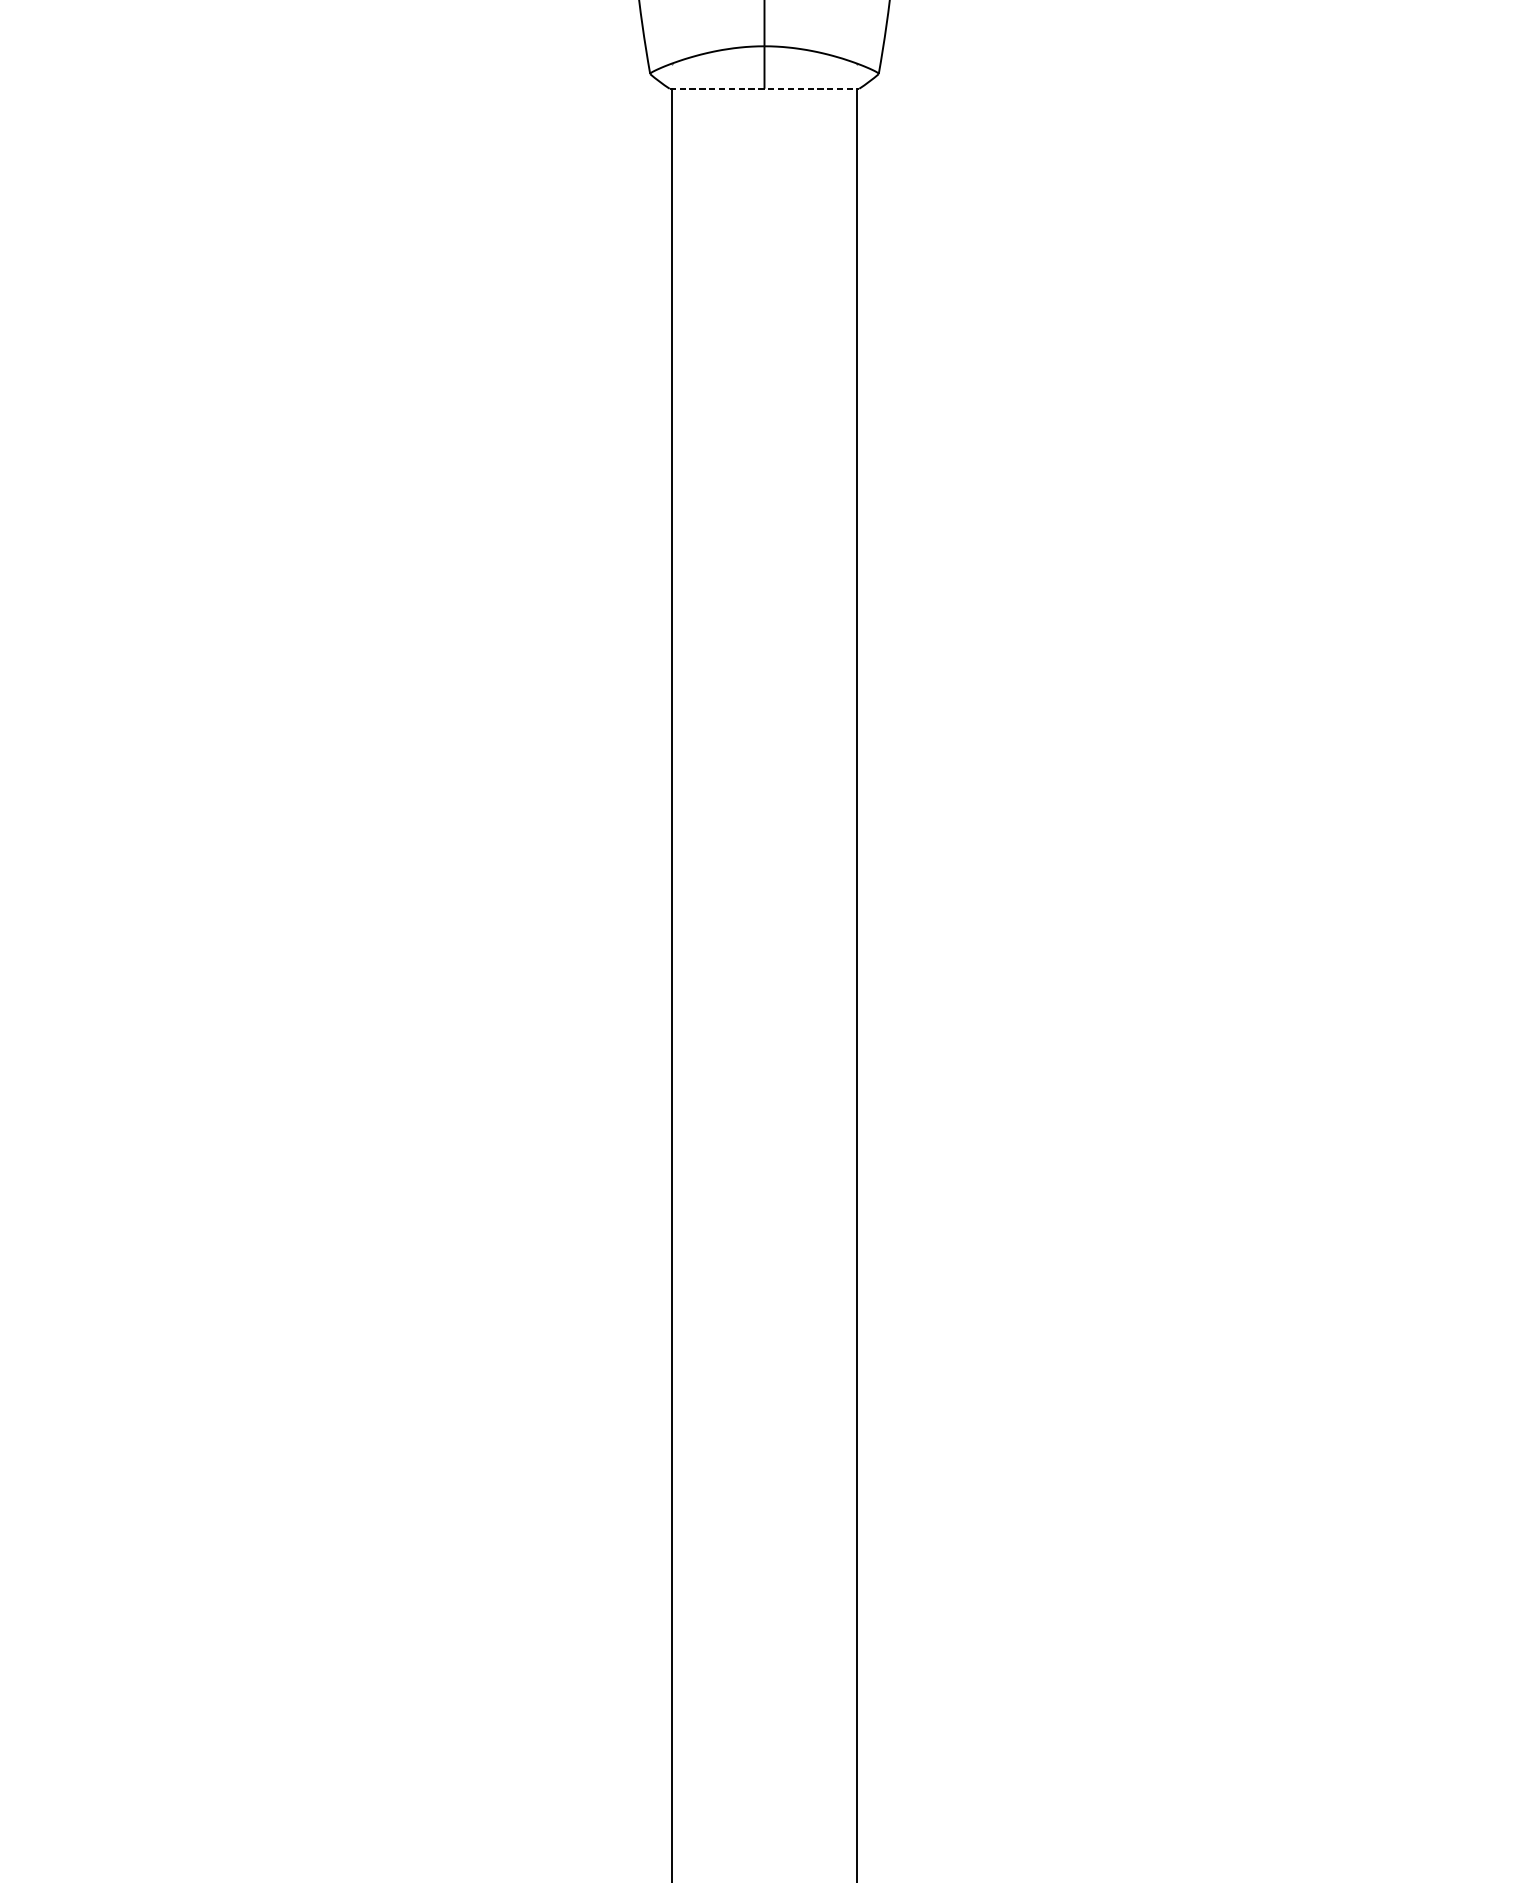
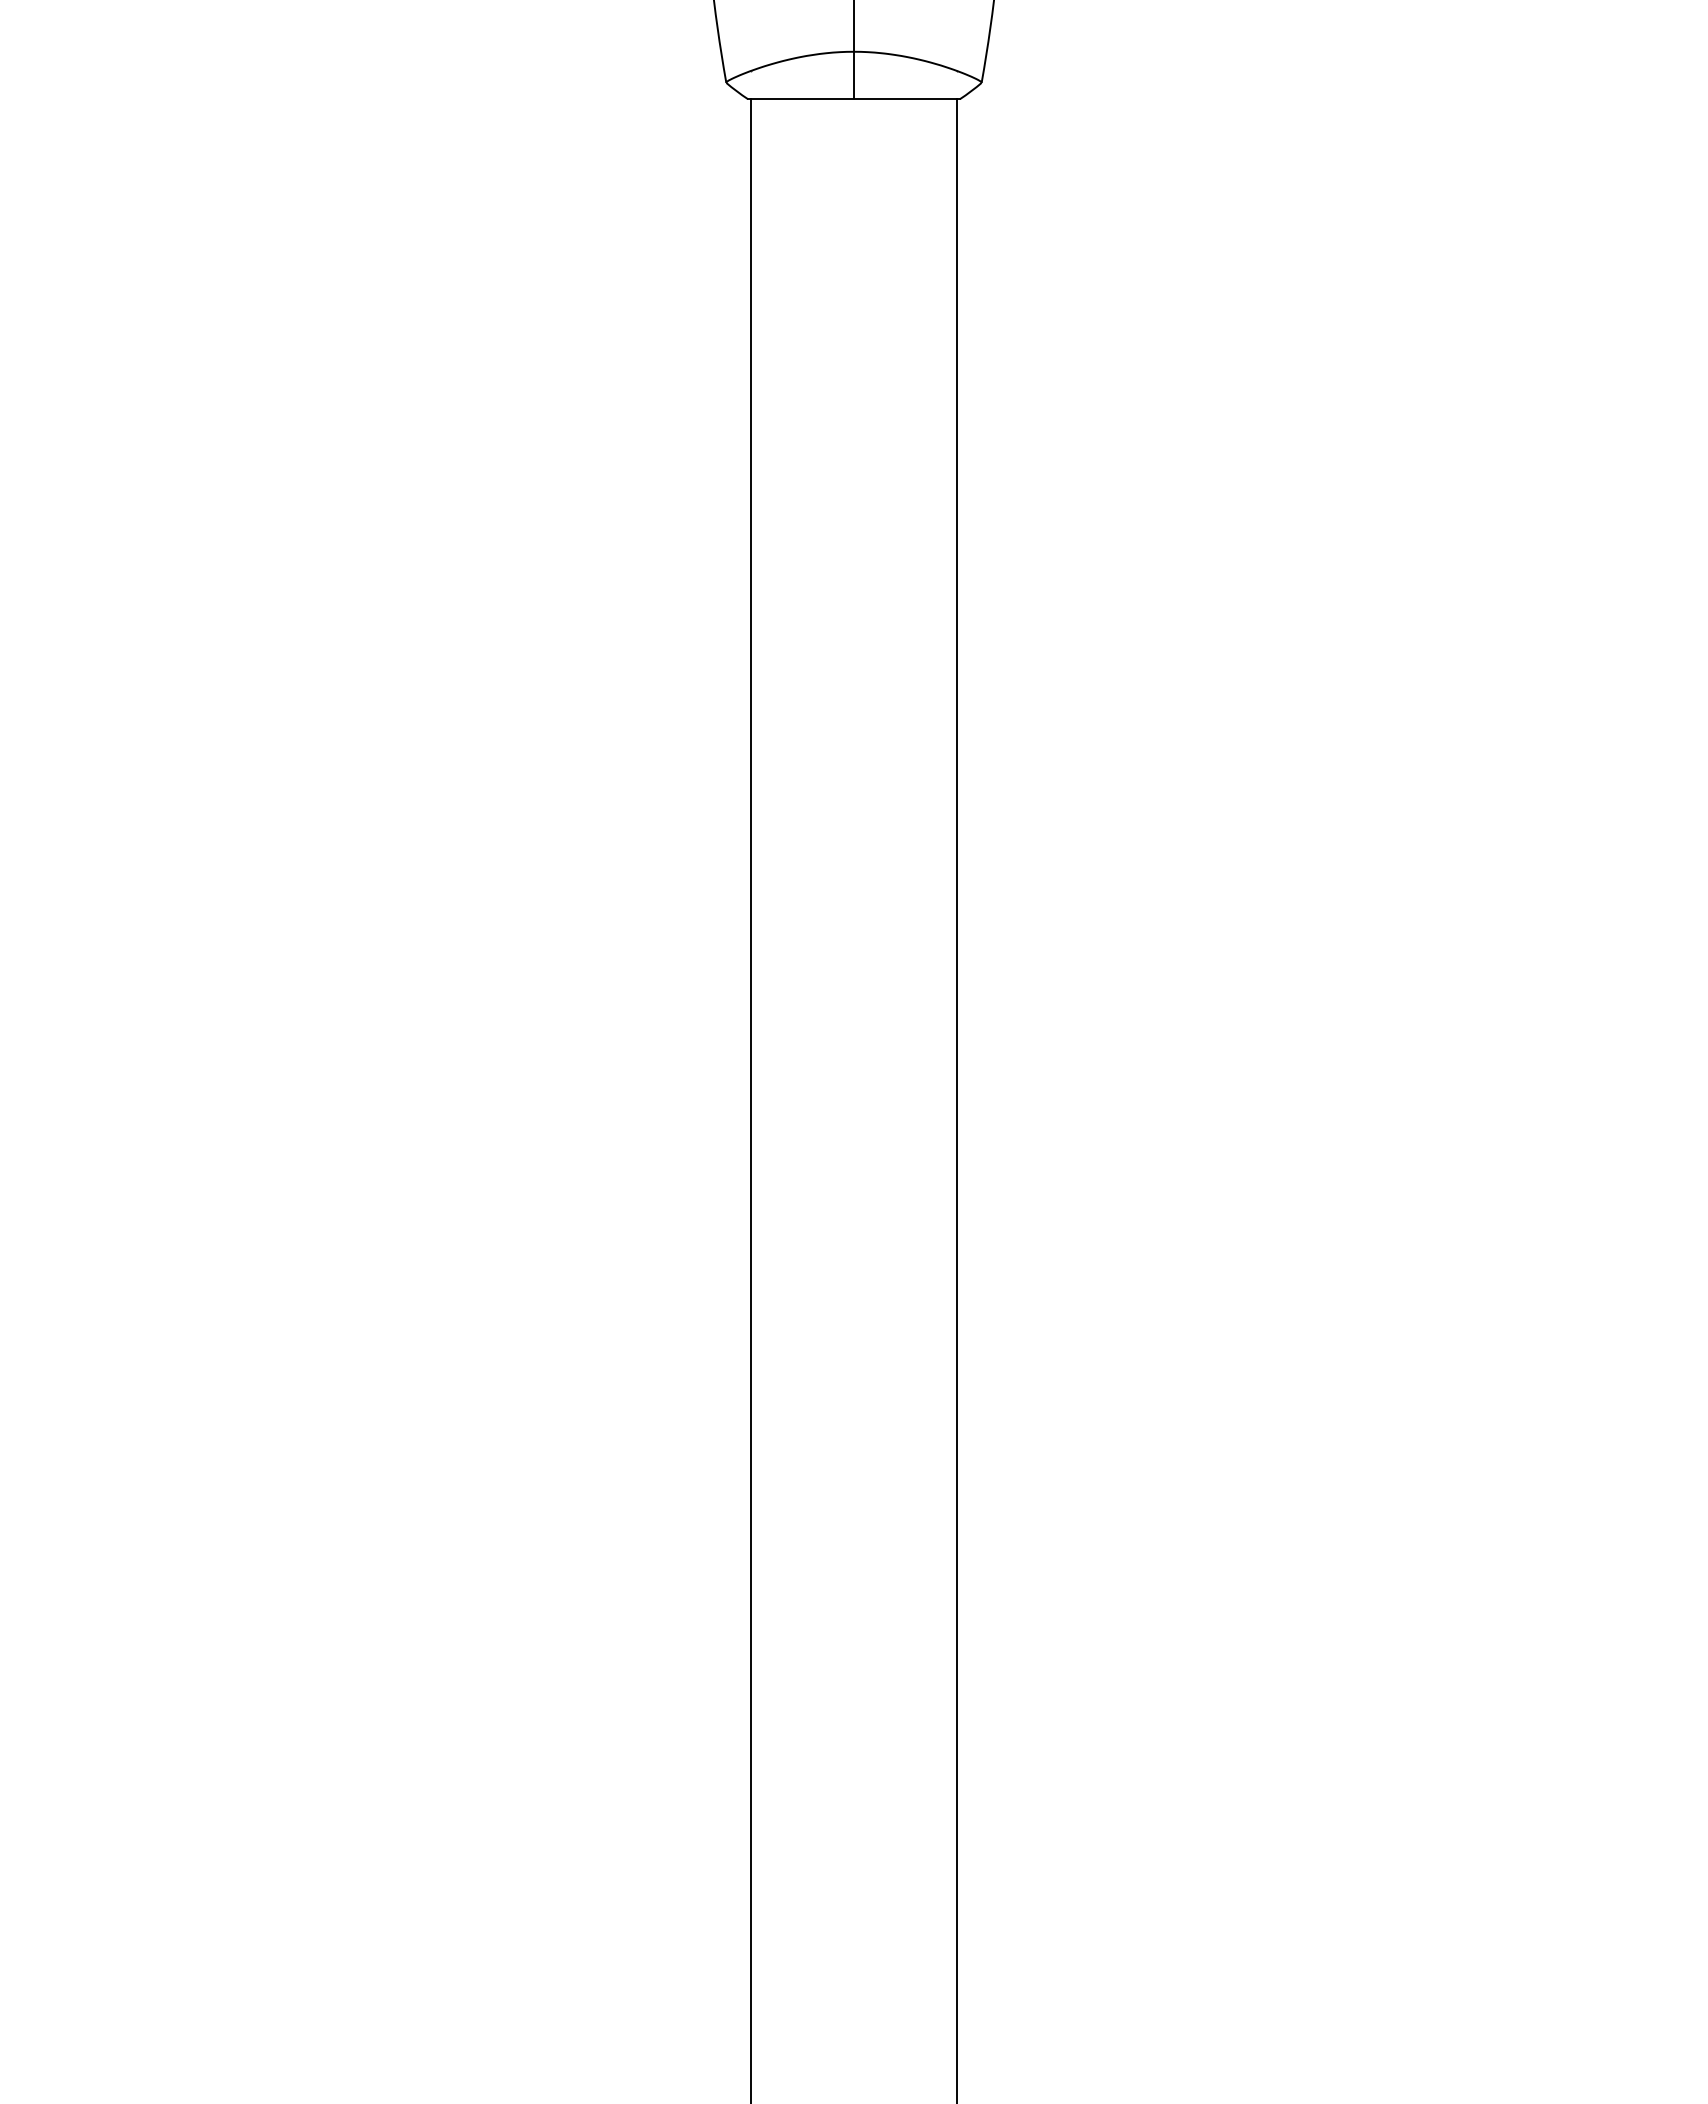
line: (764, 89) -> (853, 99), dashed -> solid

